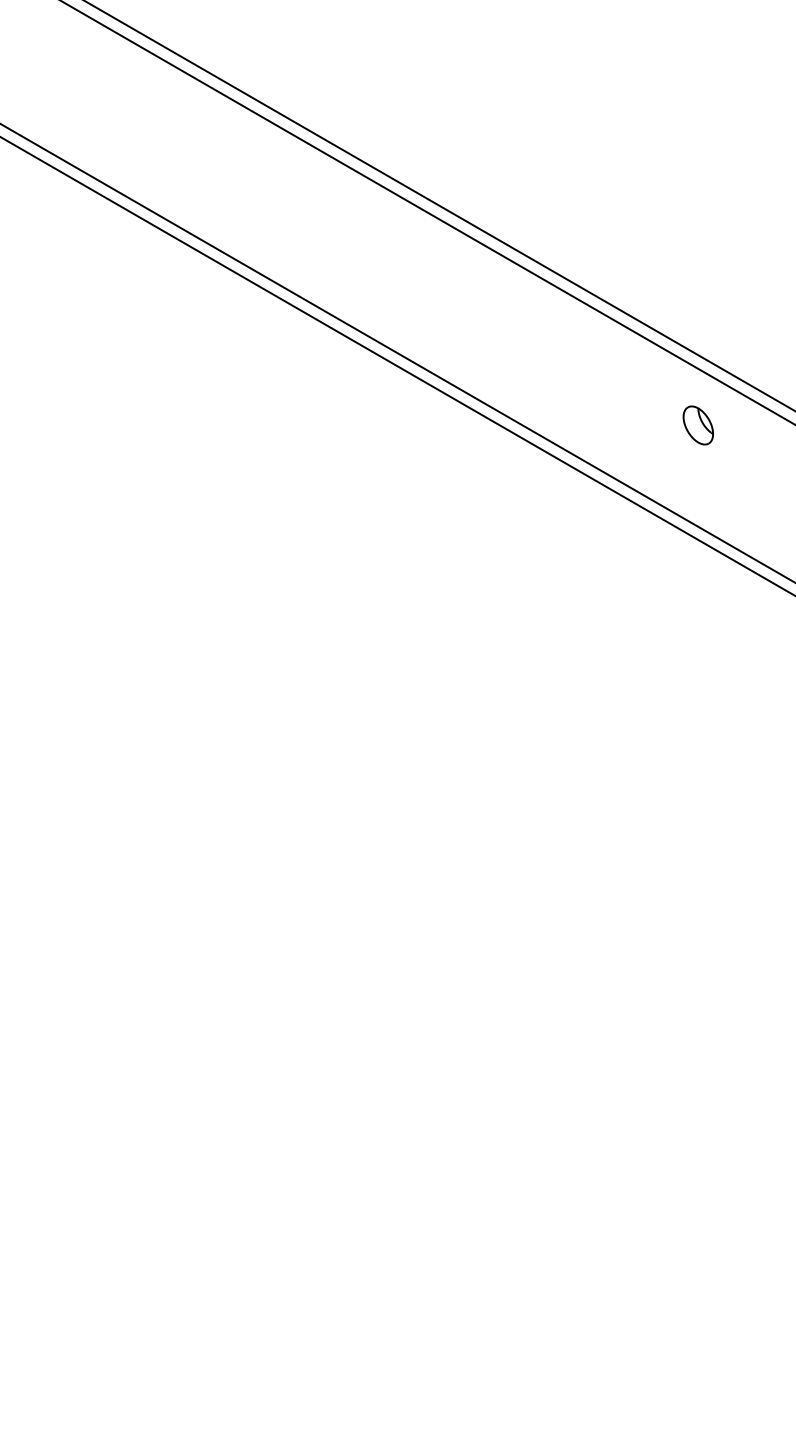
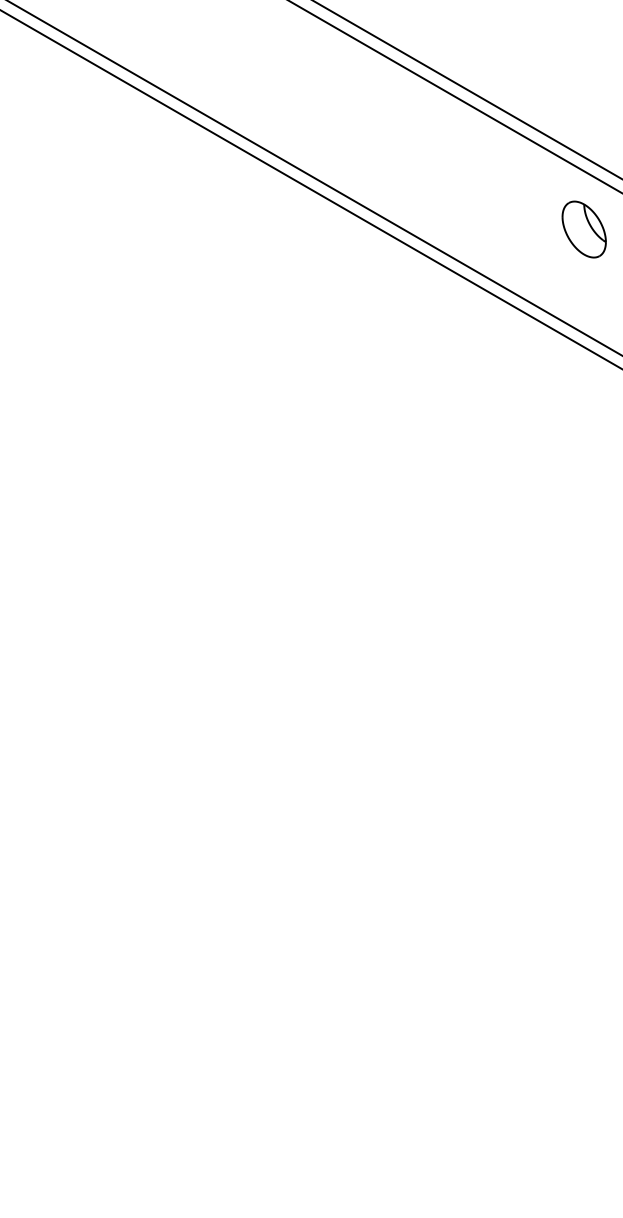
part: (698, 425) -> (584, 229), size x1.43

